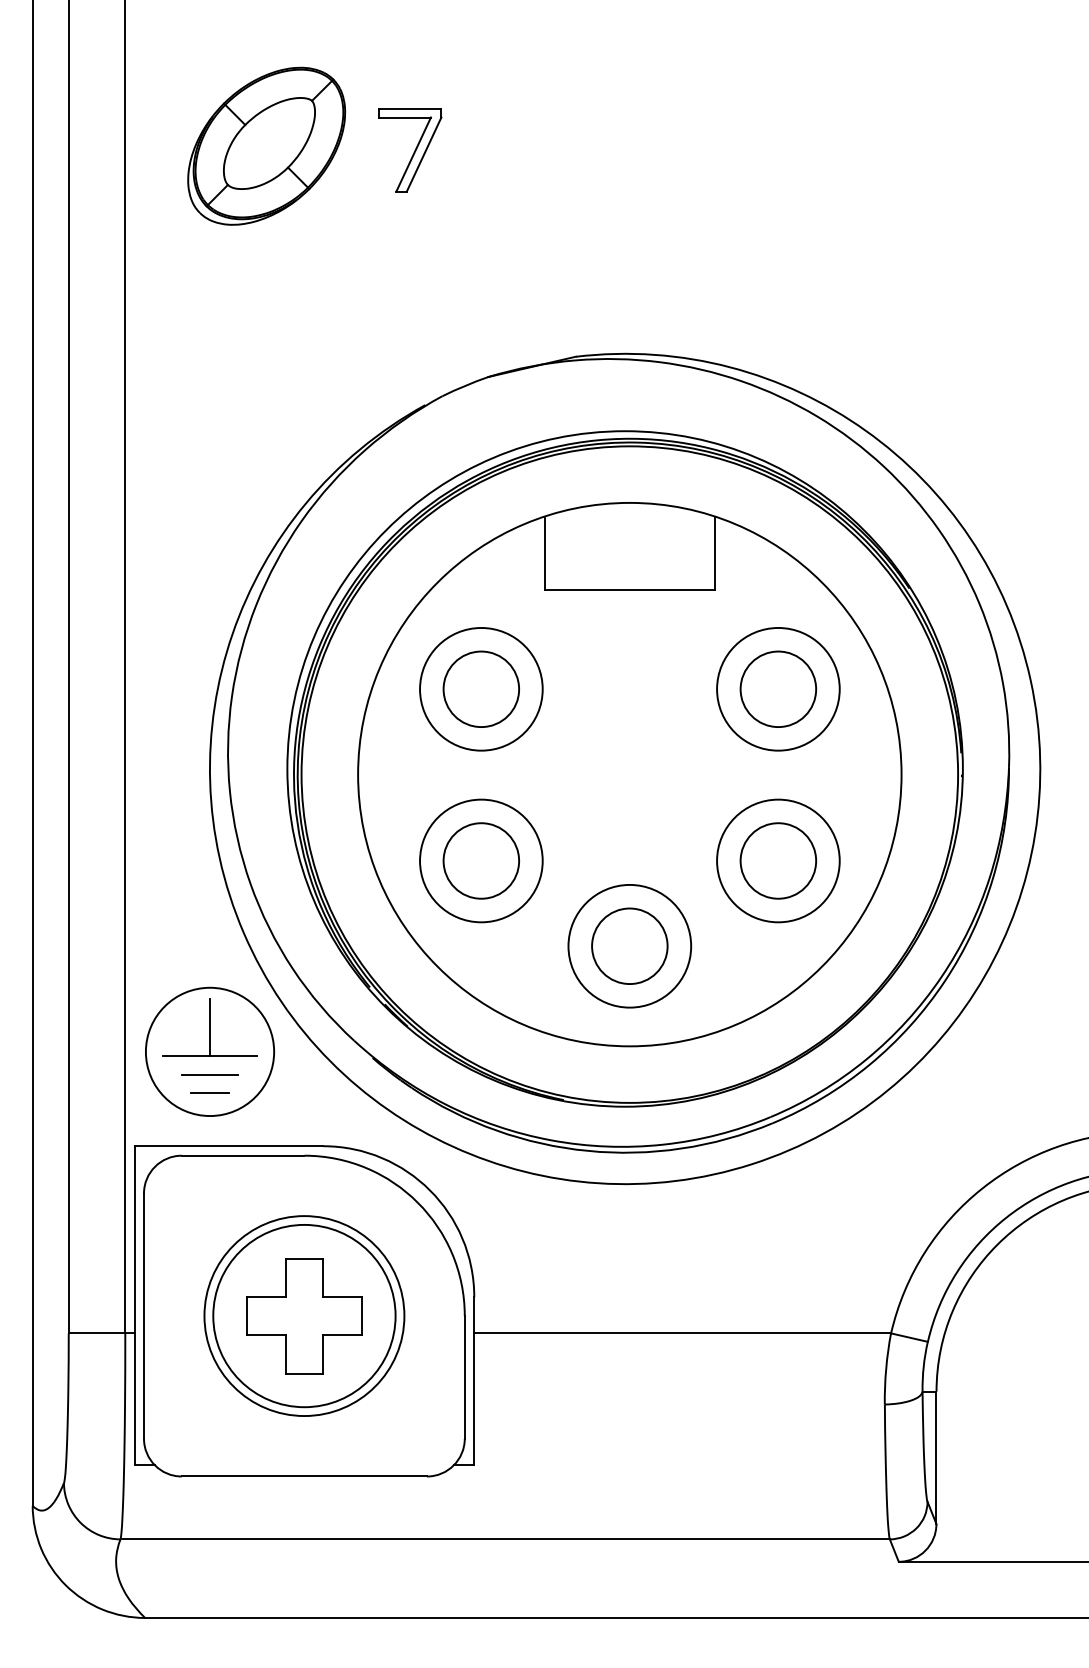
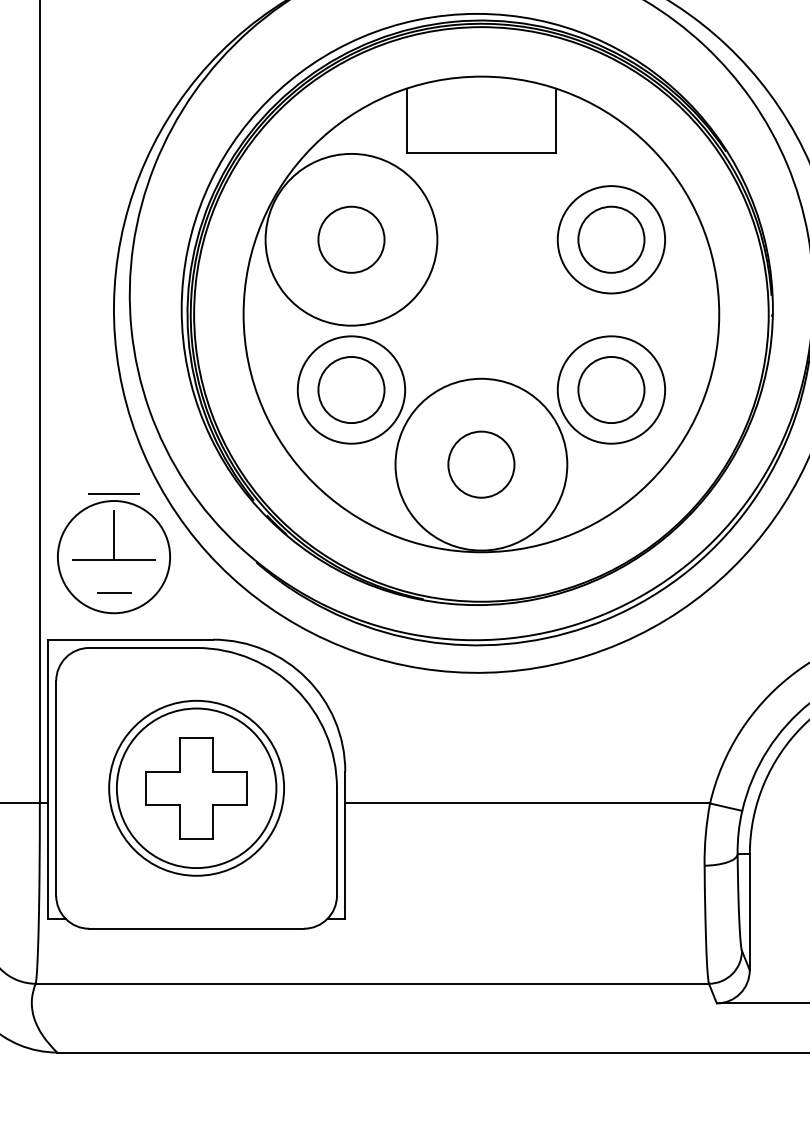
circle: (481, 688) -> (351, 239), size x1.6
circle: (629, 945) -> (481, 464), size x1.6
line: (209, 1074) -> (113, 493), moved

